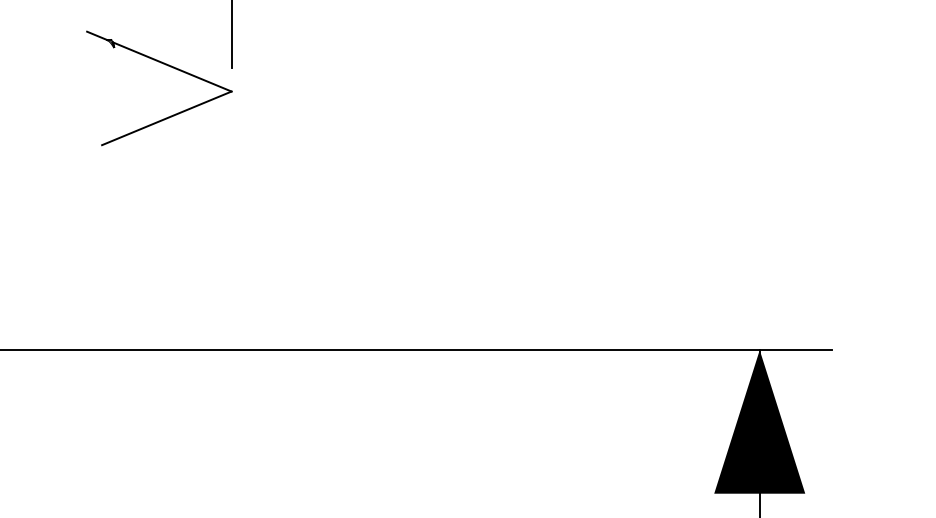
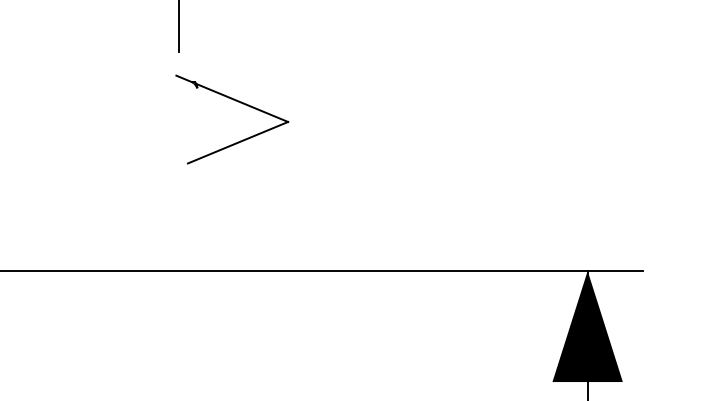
part: (170, 67) -> (240, 103), moved

